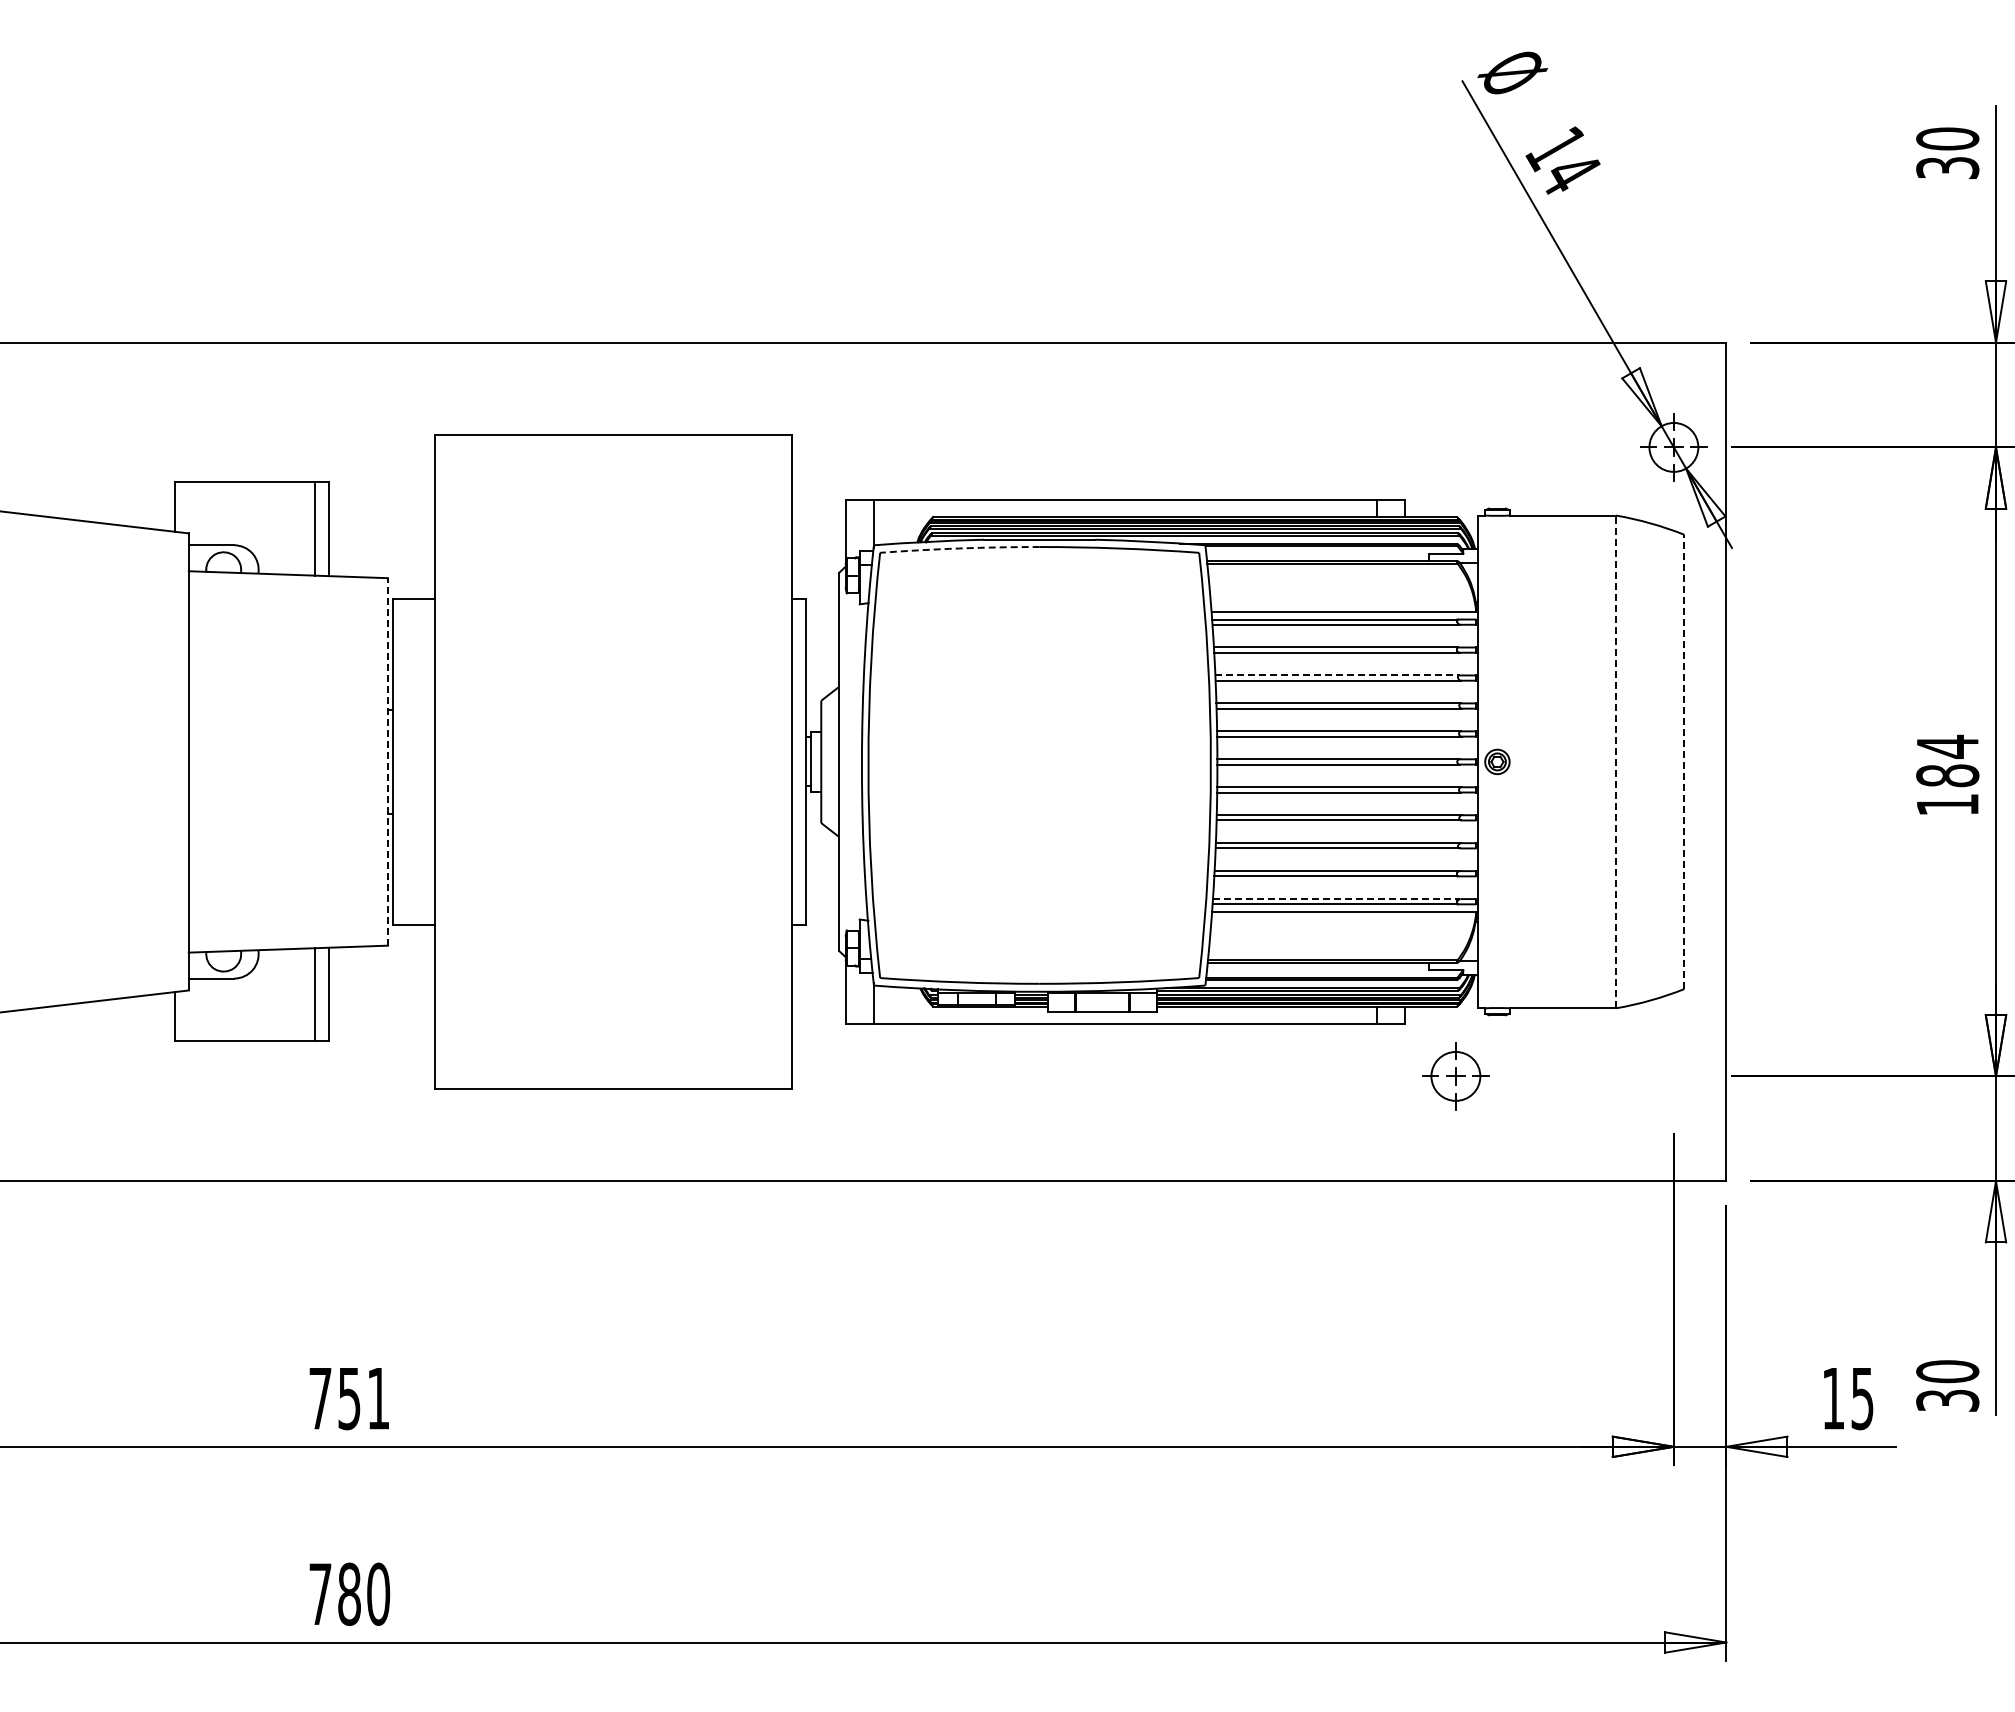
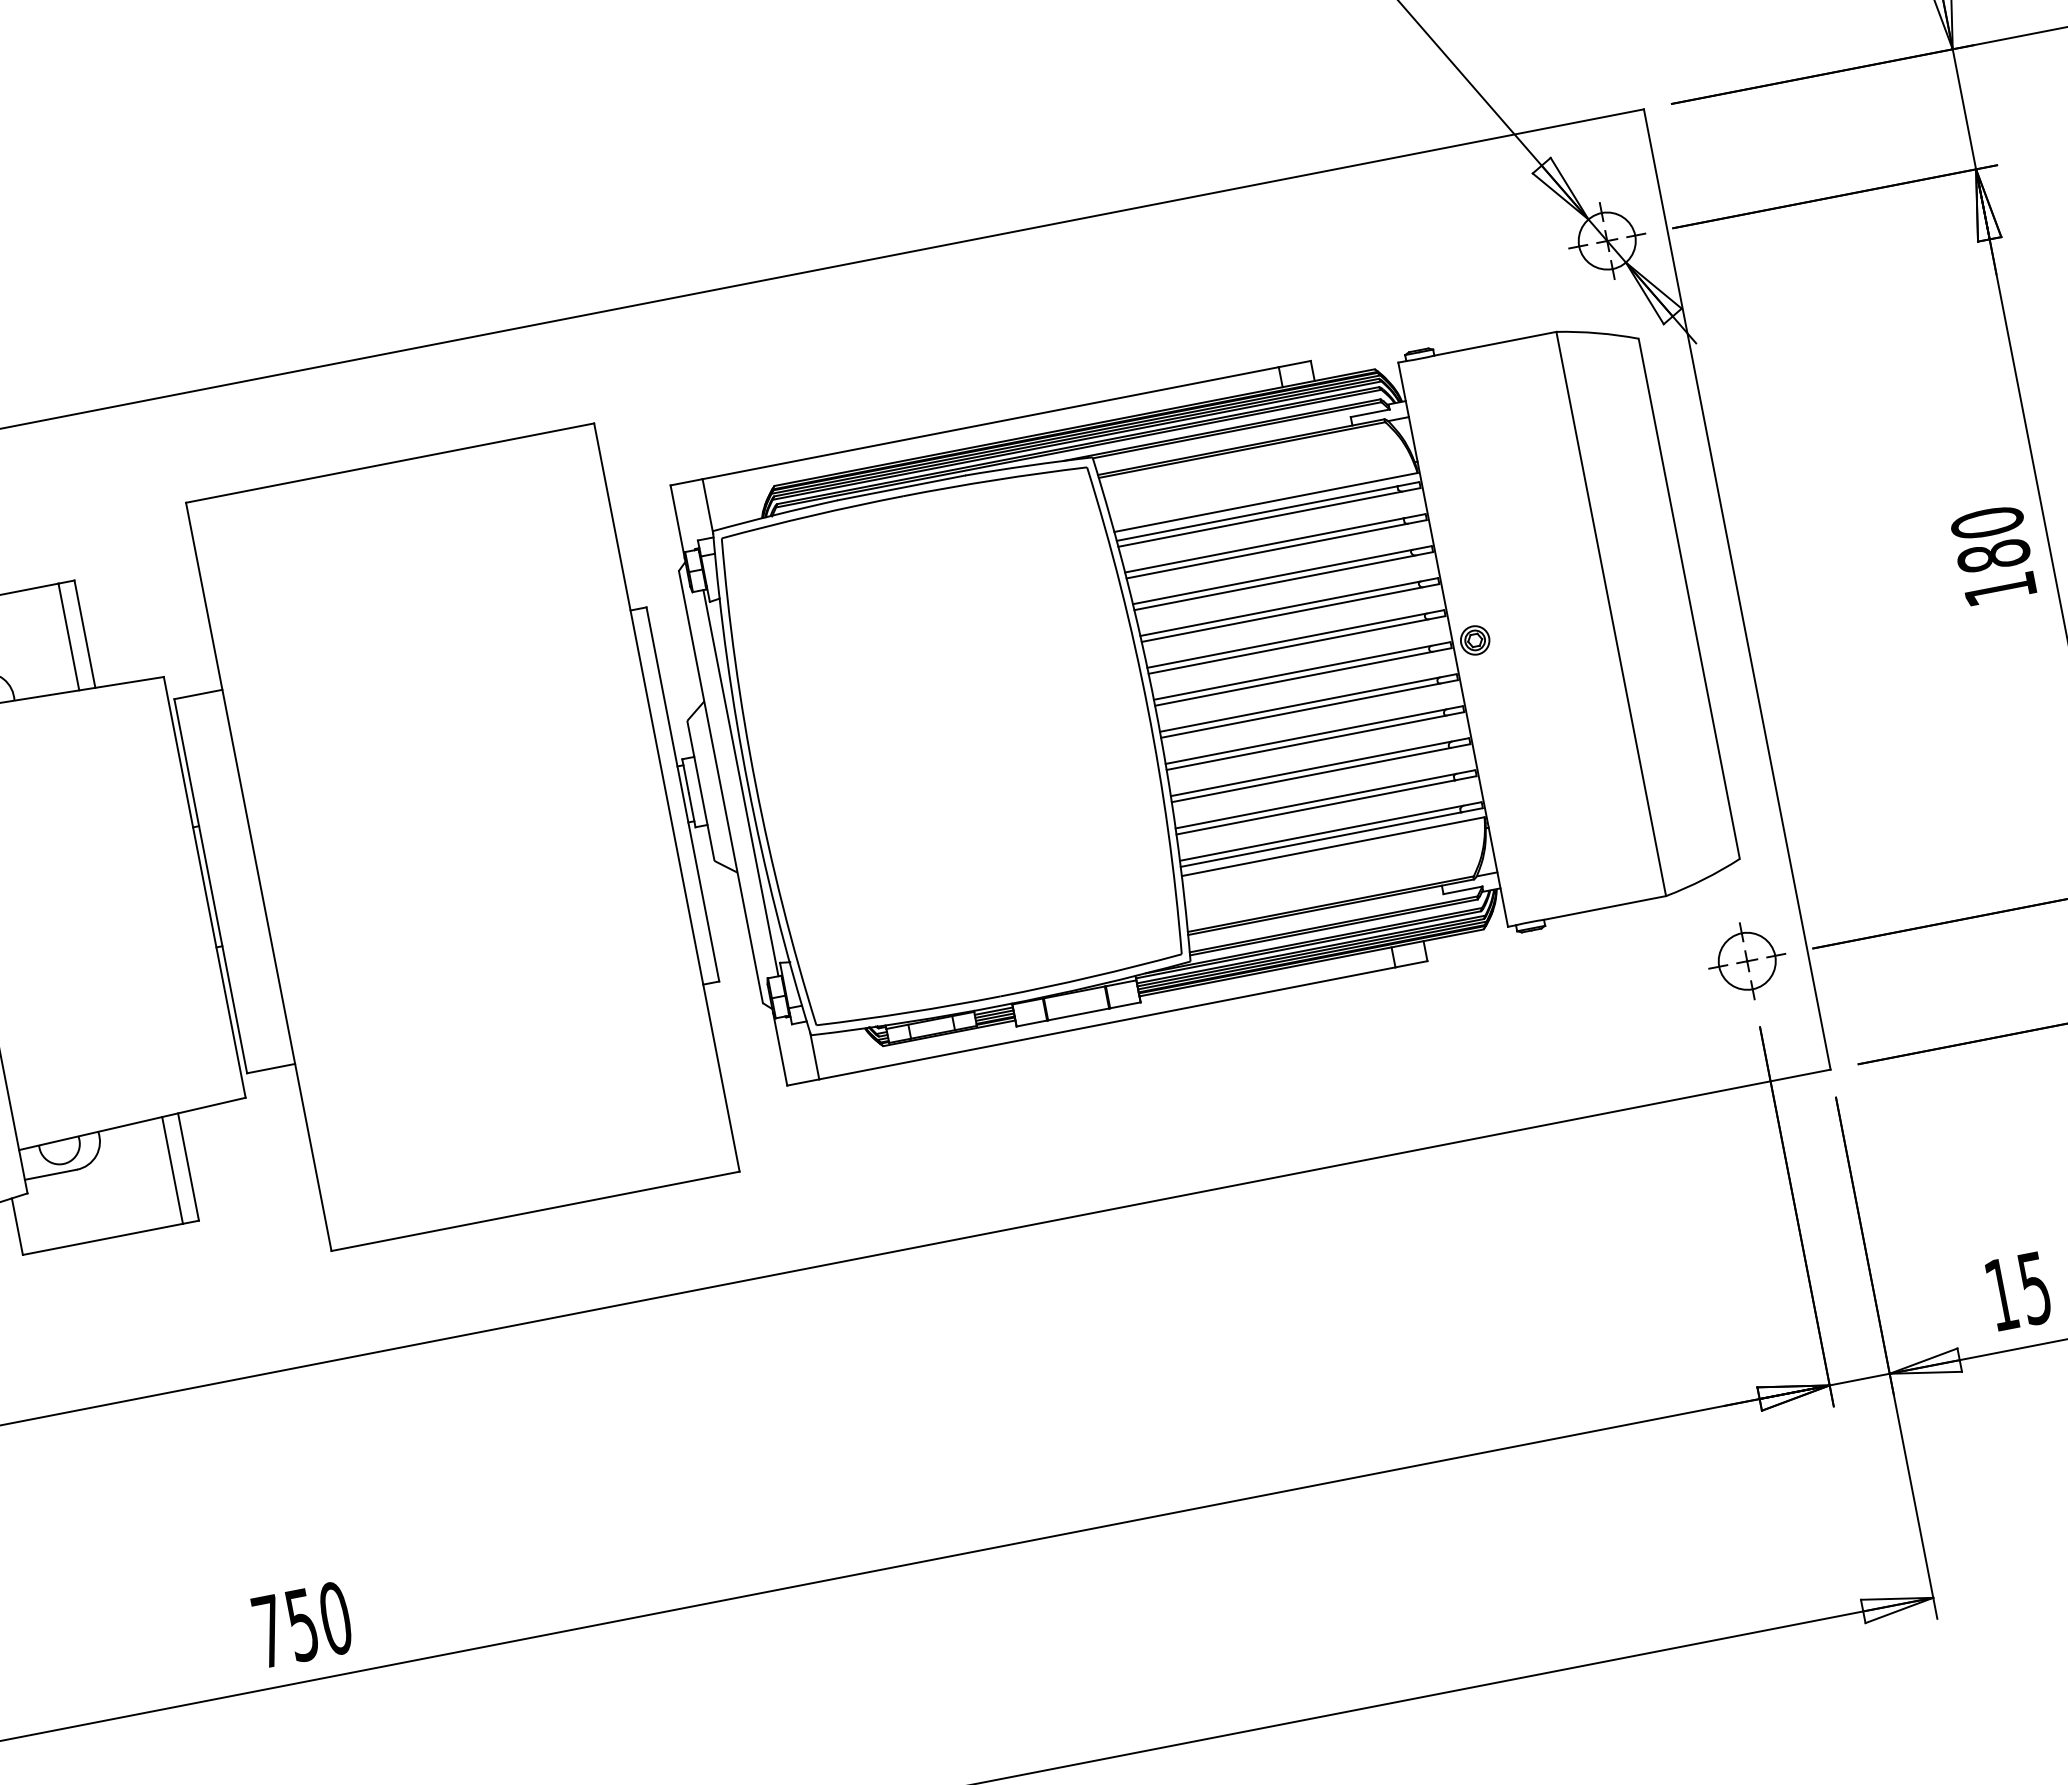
arc: (959, 548) -> (811, 515), dashed -> solid
line: (1337, 675) -> (1272, 577), dashed -> solid
text: (1947, 746) -> (1987, 522), 184 -> 180
line: (387, 761) -> (204, 887), dashed -> solid
line: (856, 761) -> (741, 782), added
line: (1616, 761) -> (1611, 613), dashed -> solid
line: (1684, 761) -> (1689, 598), dashed -> solid
line: (1336, 899) -> (1321, 833), dashed -> solid
part: (1455, 1076) -> (1746, 961), moved
text: (378, 1398) -> (335, 1618), 751 -> 750

